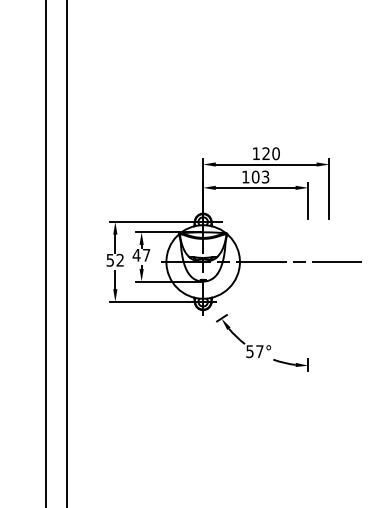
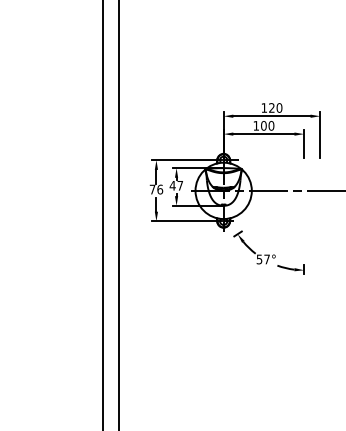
text: (265, 176) -> (271, 125), 103 -> 100
text: (115, 260) -> (156, 189), 52 -> 76

